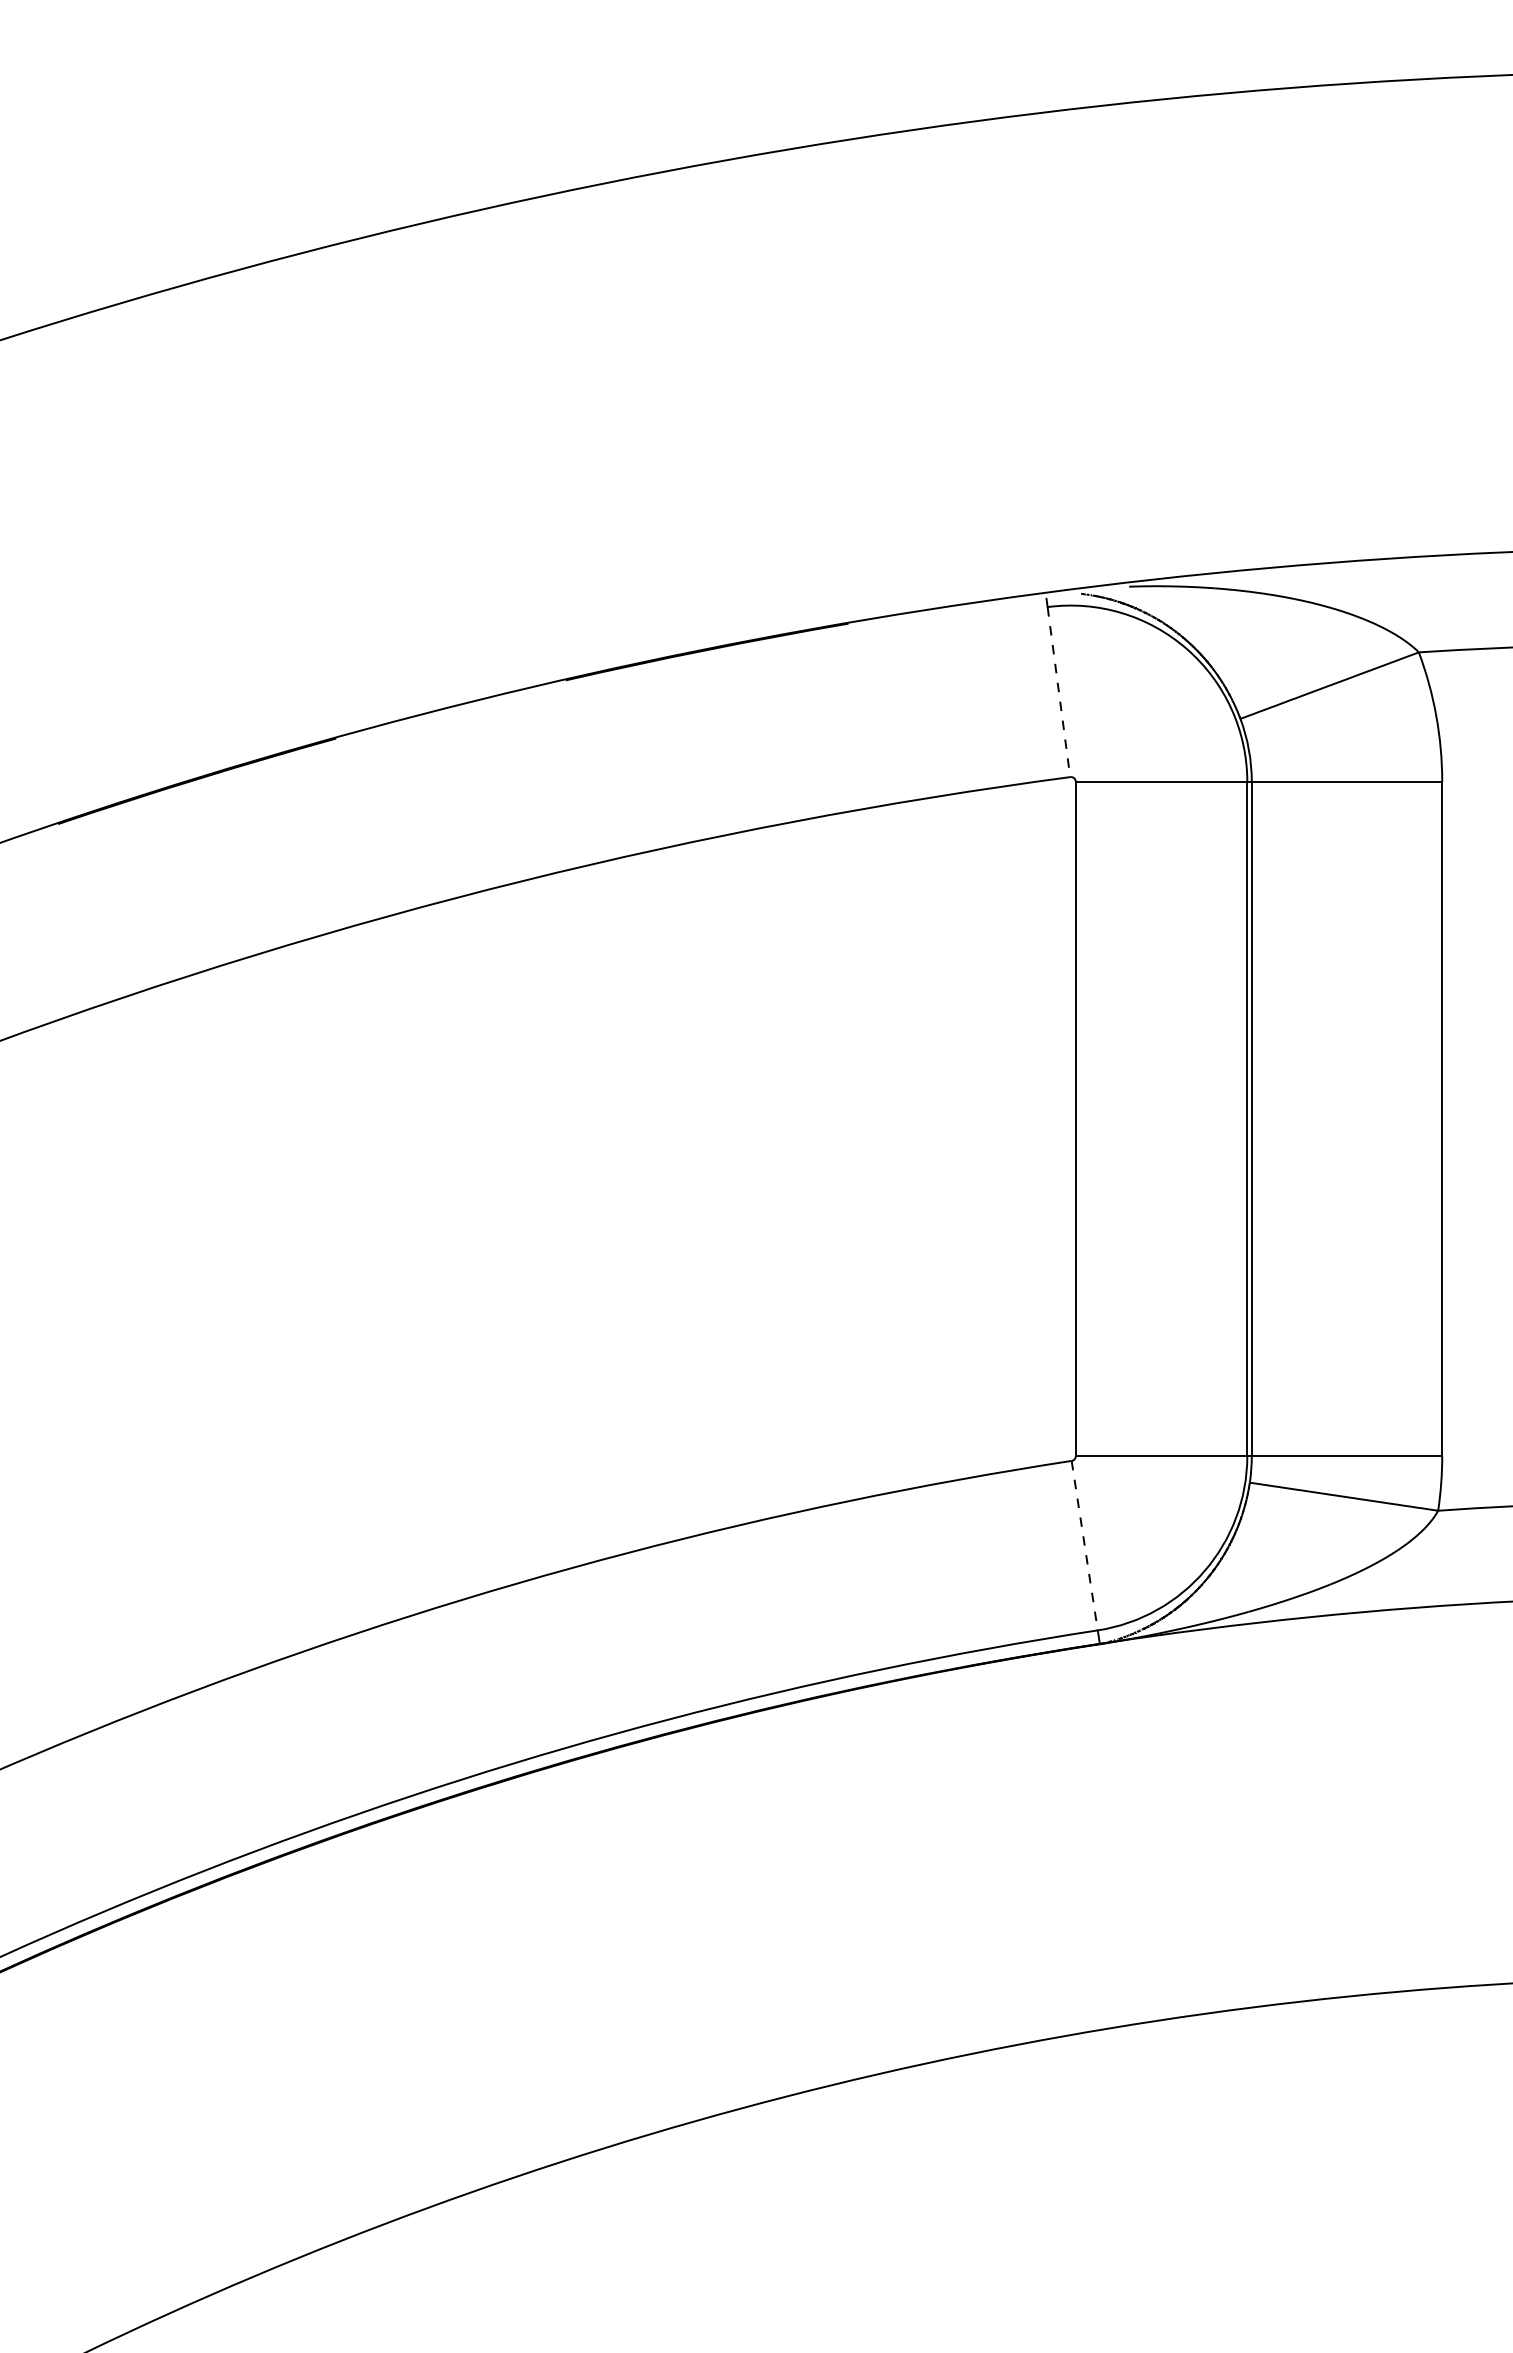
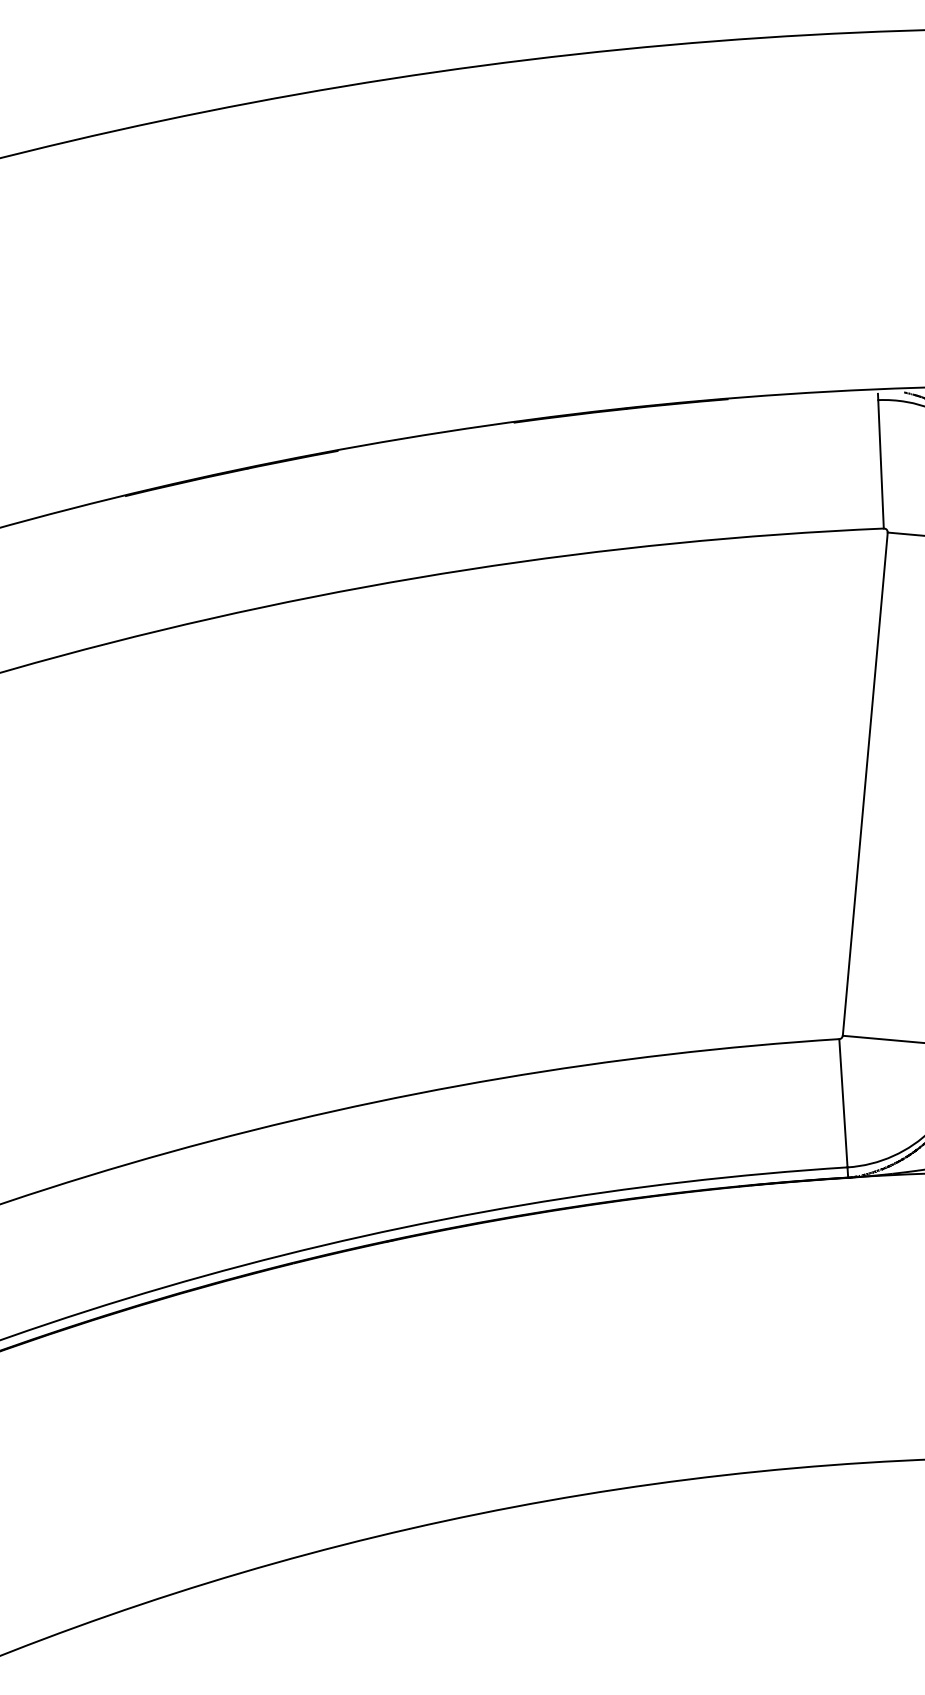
line: (1058, 692) -> (880, 464), dashed -> solid
line: (1084, 1545) -> (843, 1103), dashed -> solid

